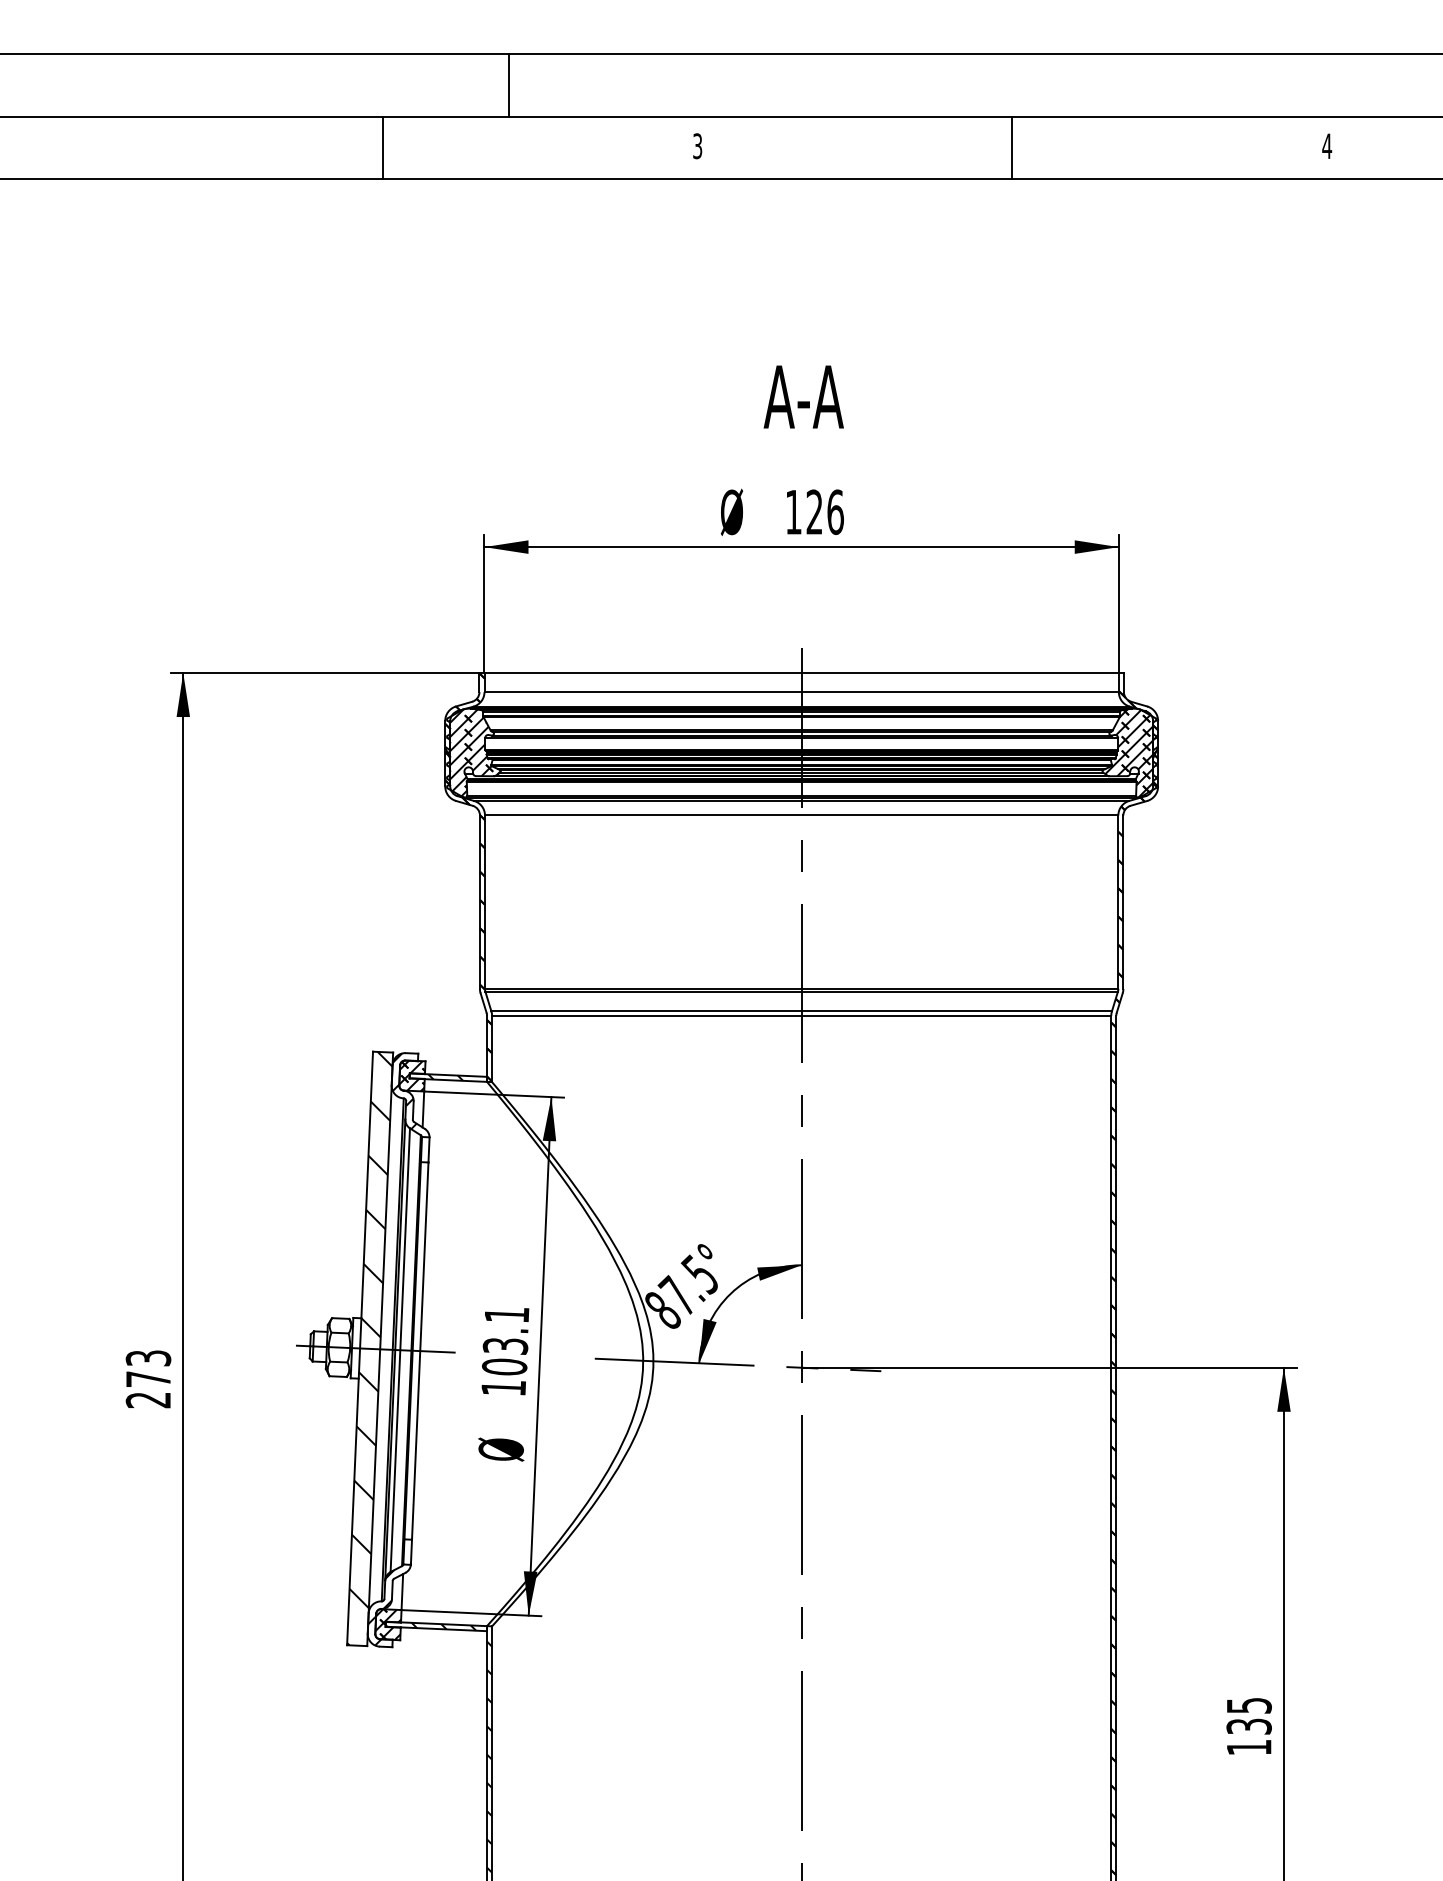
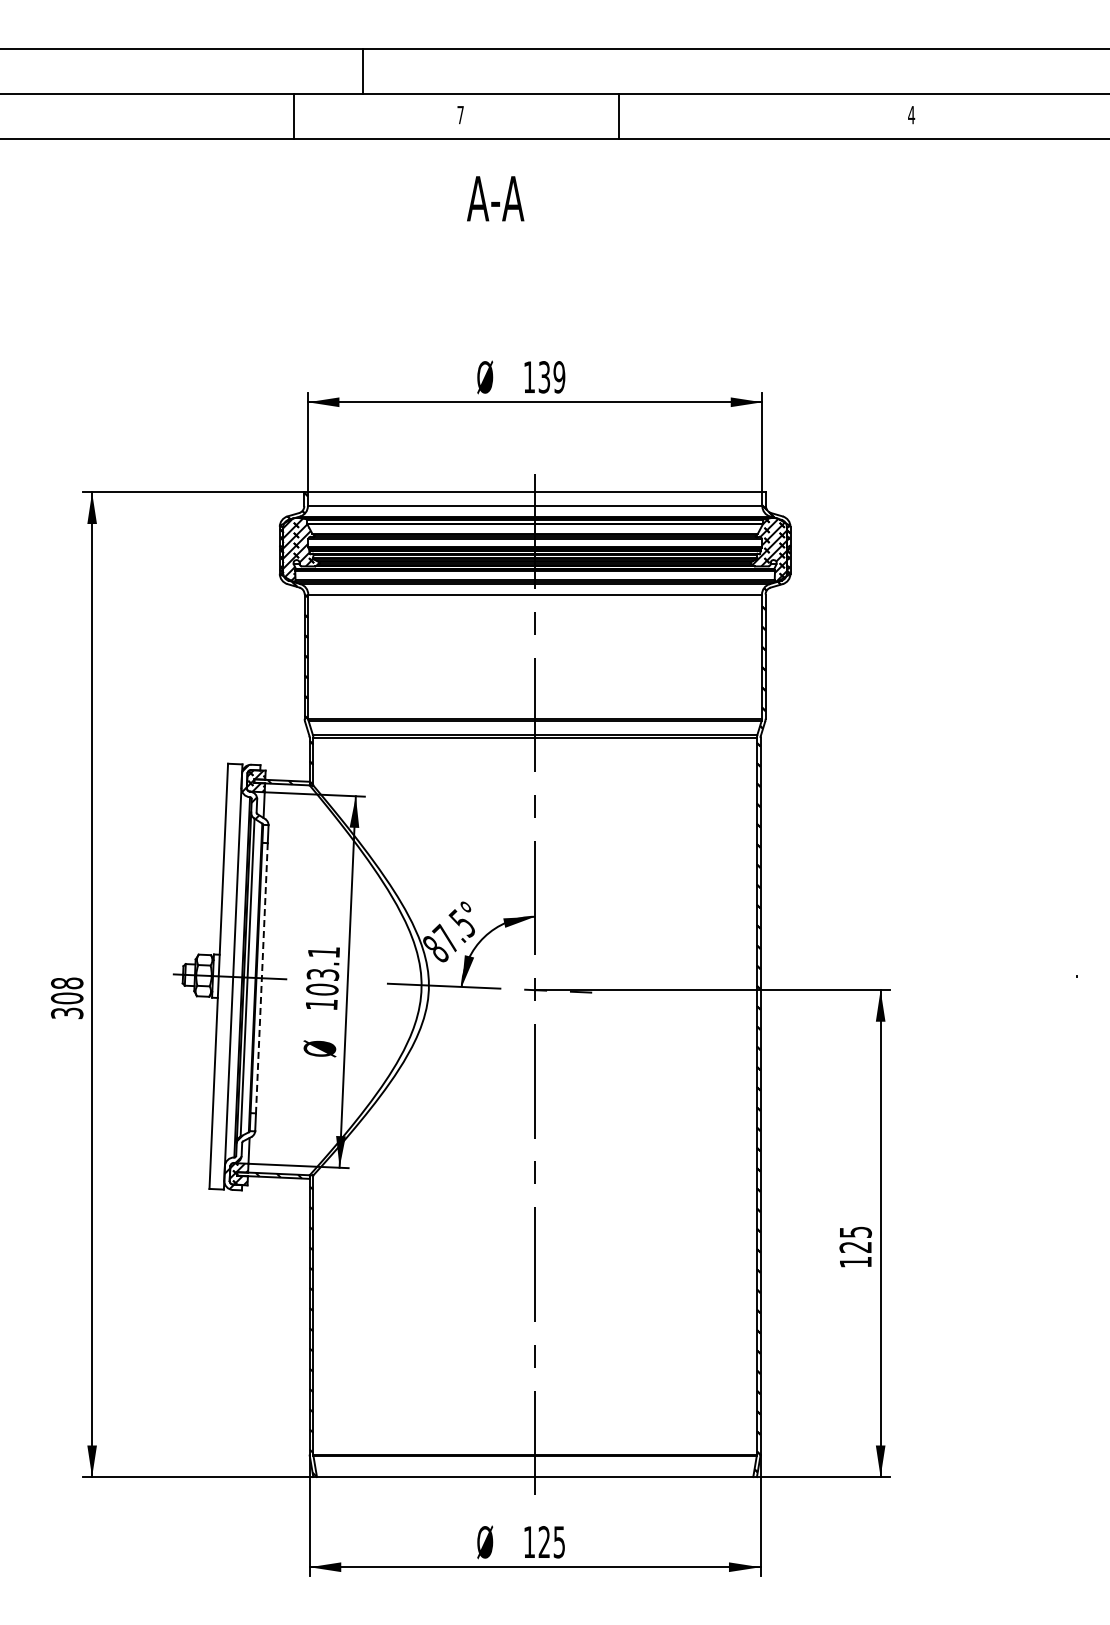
line: (509, 83) -> (363, 70), moved
text: (697, 145) -> (460, 114), 3 -> 7
line: (383, 146) -> (294, 115), moved
line: (1011, 146) -> (618, 115), moved
text: (803, 396) -> (495, 198), moved
text: (824, 512) -> (551, 377), 126 -> 139
hatch: (369, 1348) -> (225, 976), removed
line: (419, 1351) -> (261, 978), solid -> dashed
text: (148, 1379) -> (67, 998), 273 -> 308
text: (1248, 1725) -> (855, 1246), 135 -> 125

